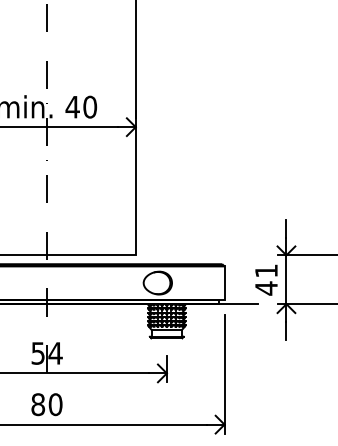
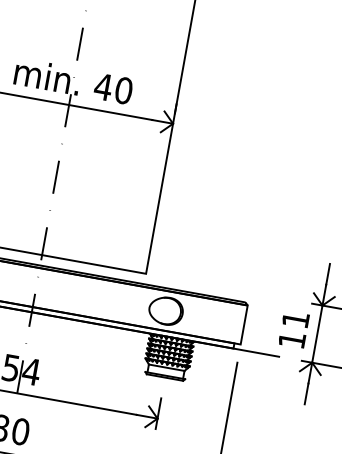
text: (266, 288) -> (292, 340), 41 -> 11

